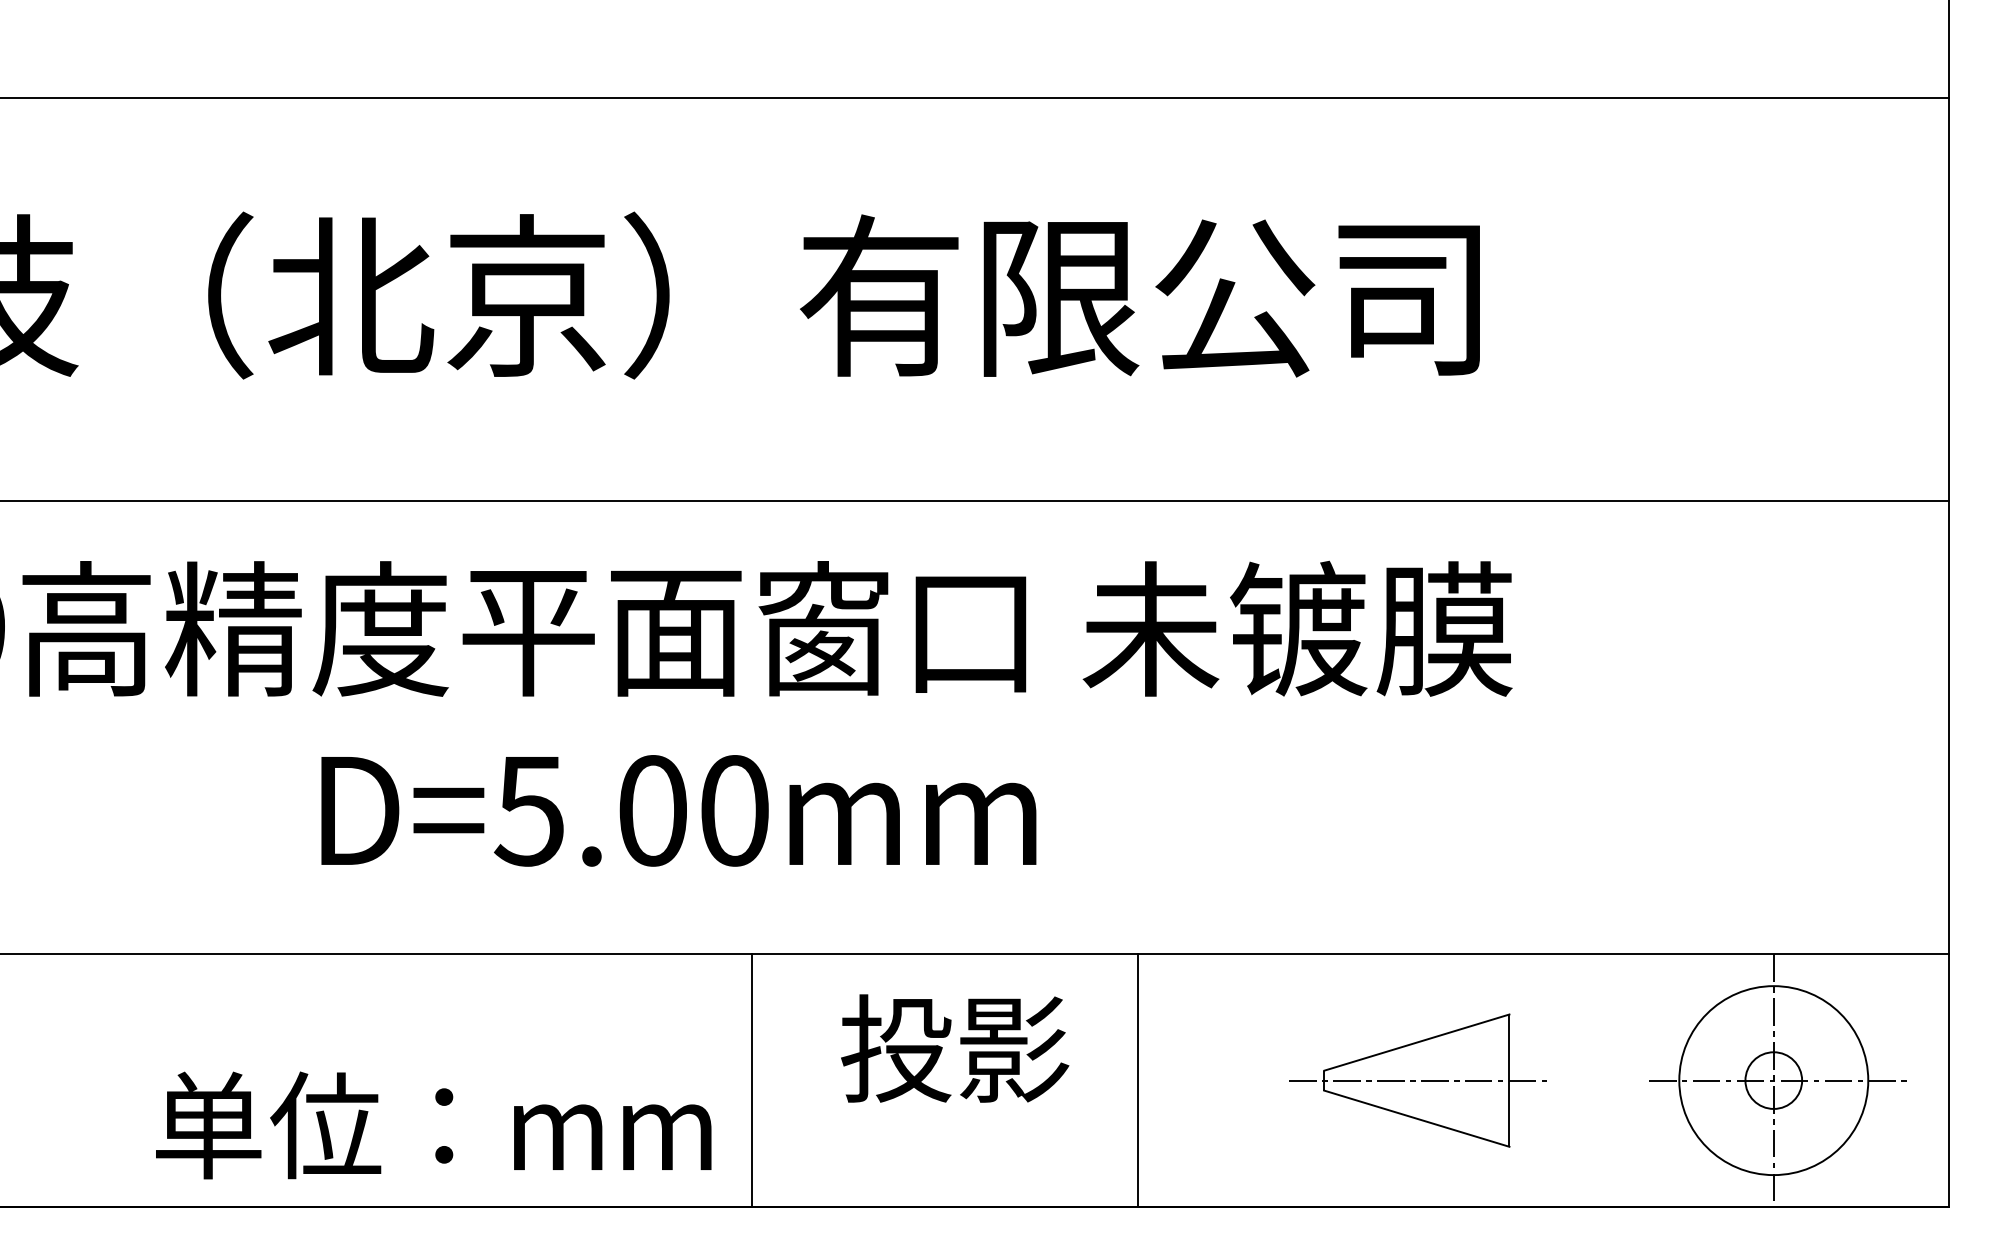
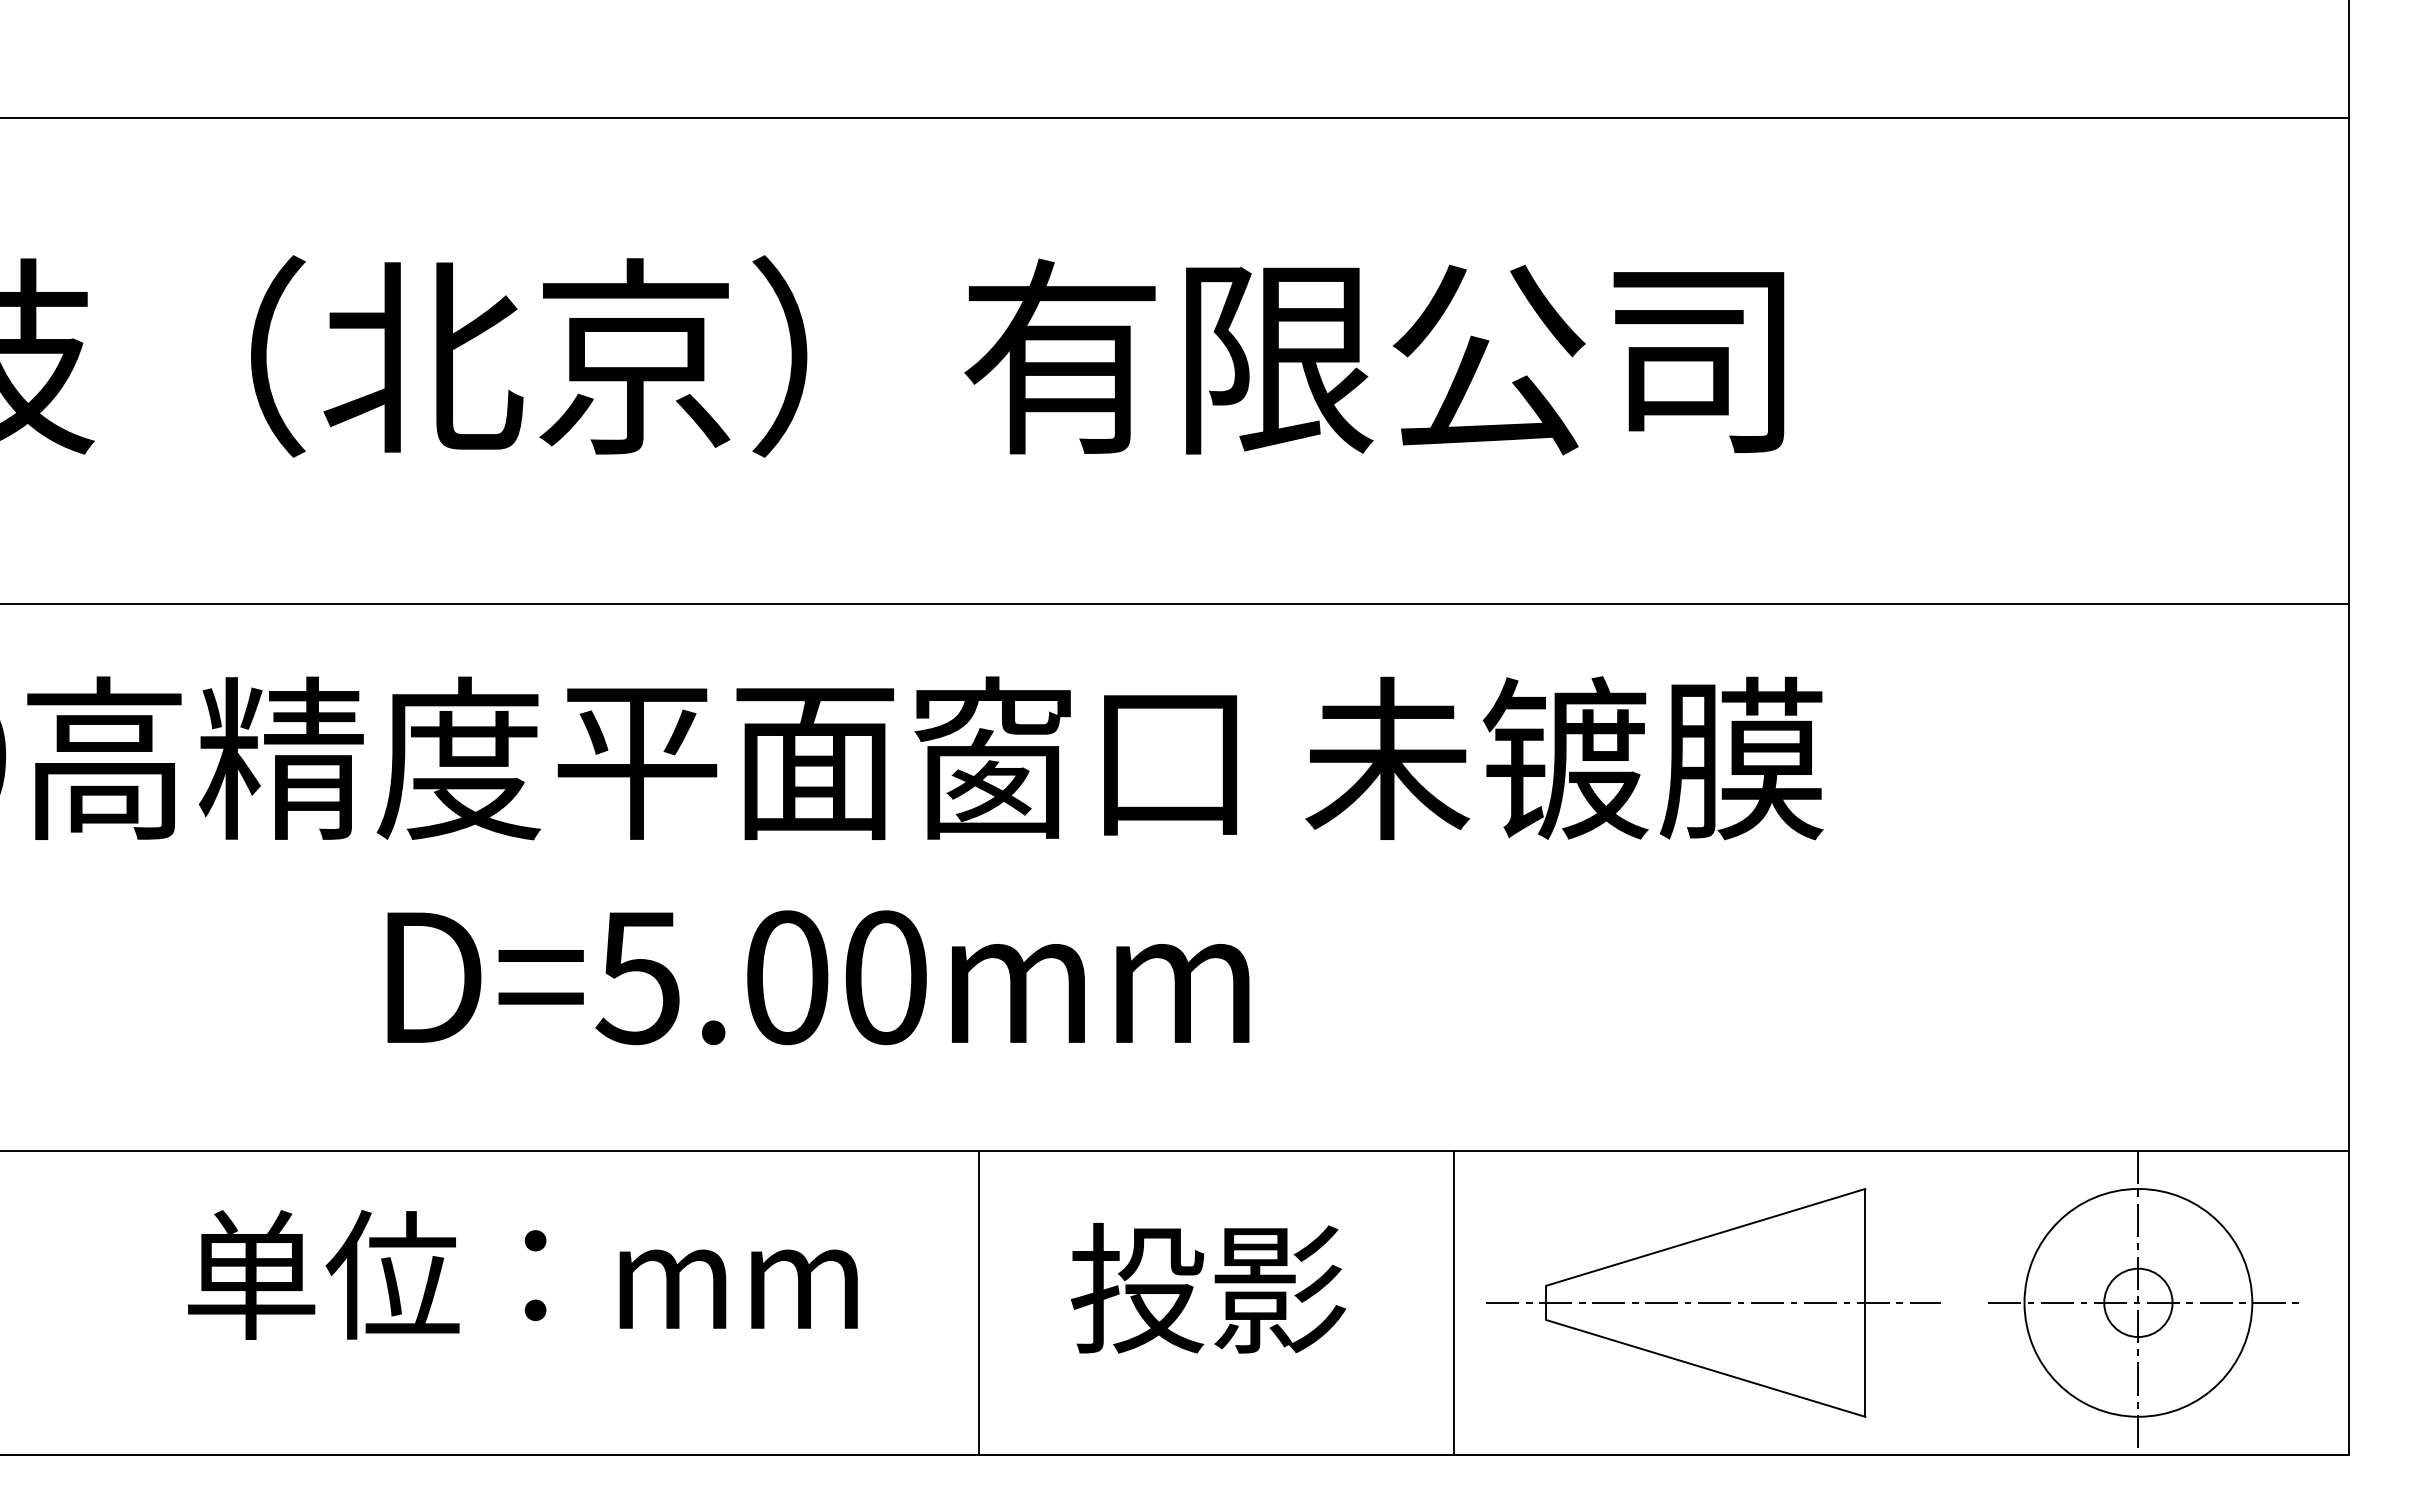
text: (955, 1048) -> (1208, 1288), moved
line: (751, 1080) -> (978, 1302), moved
line: (1138, 1080) -> (1454, 1302), moved
part: (1421, 1080) -> (1713, 1302), size x1.43
text: (433, 1125) -> (522, 1274), moved

